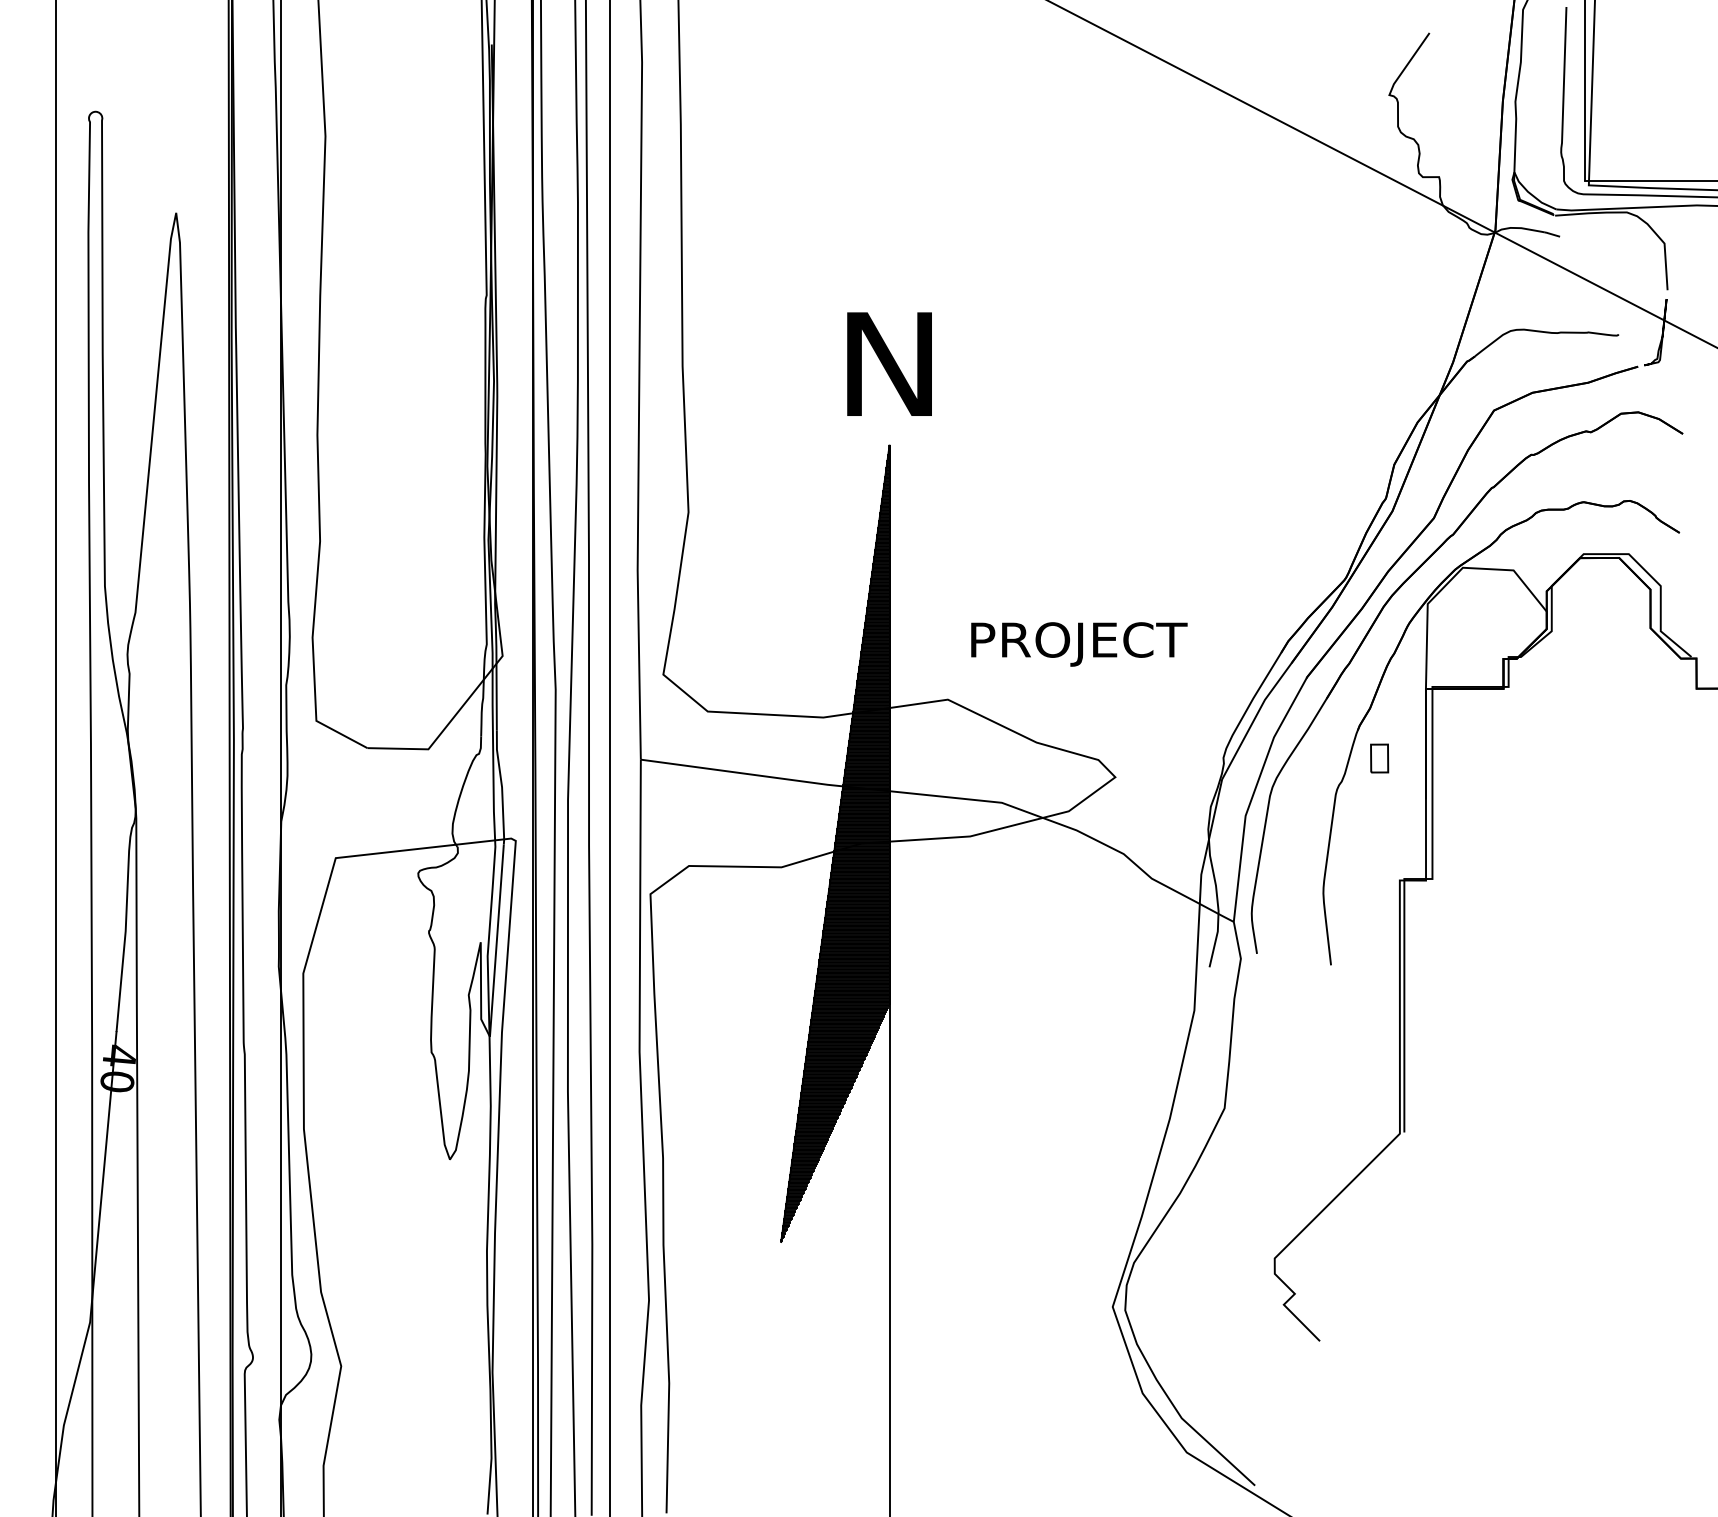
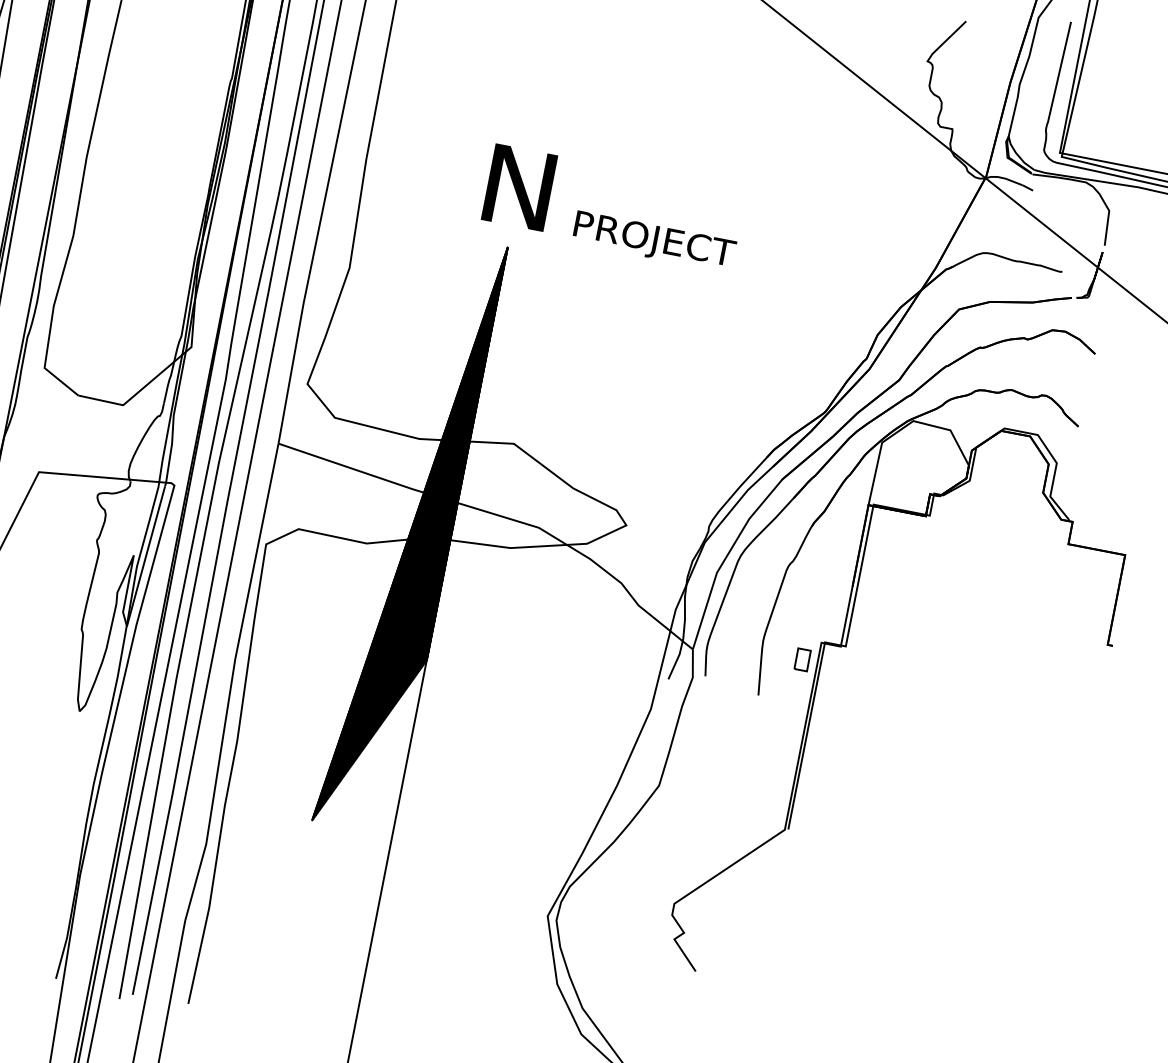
text: (1079, 644) -> (654, 241), moved
part: (1379, 758) -> (802, 659), moved

